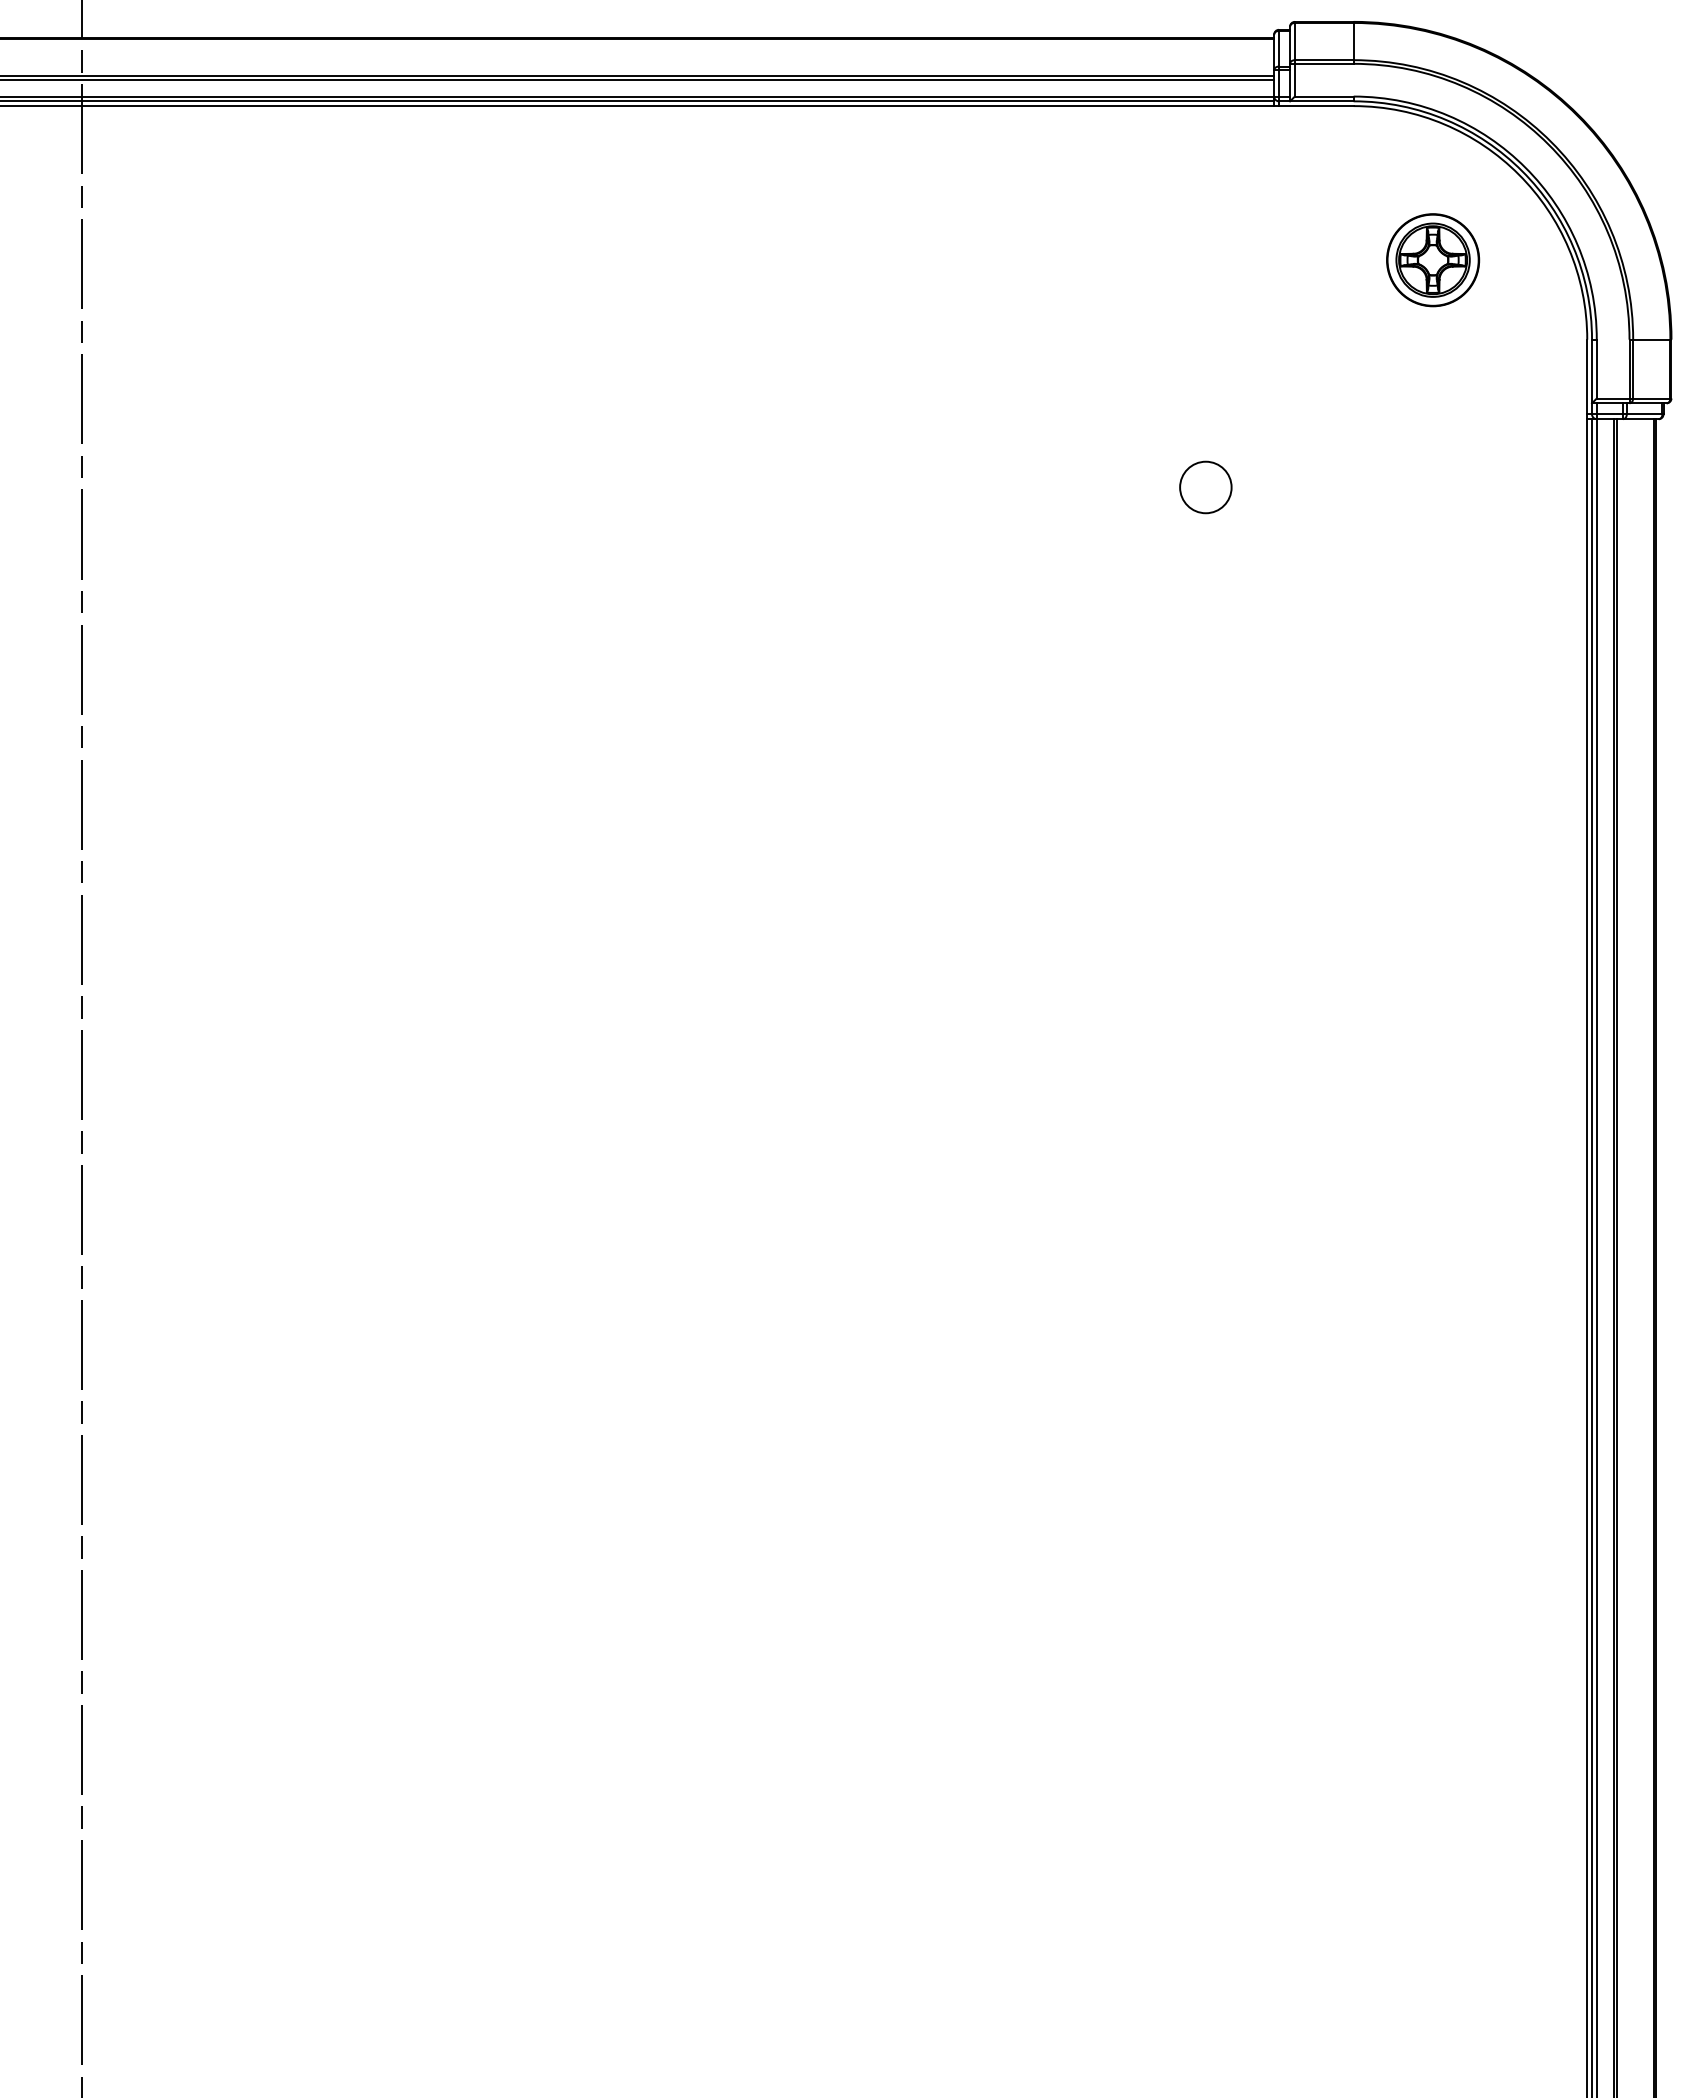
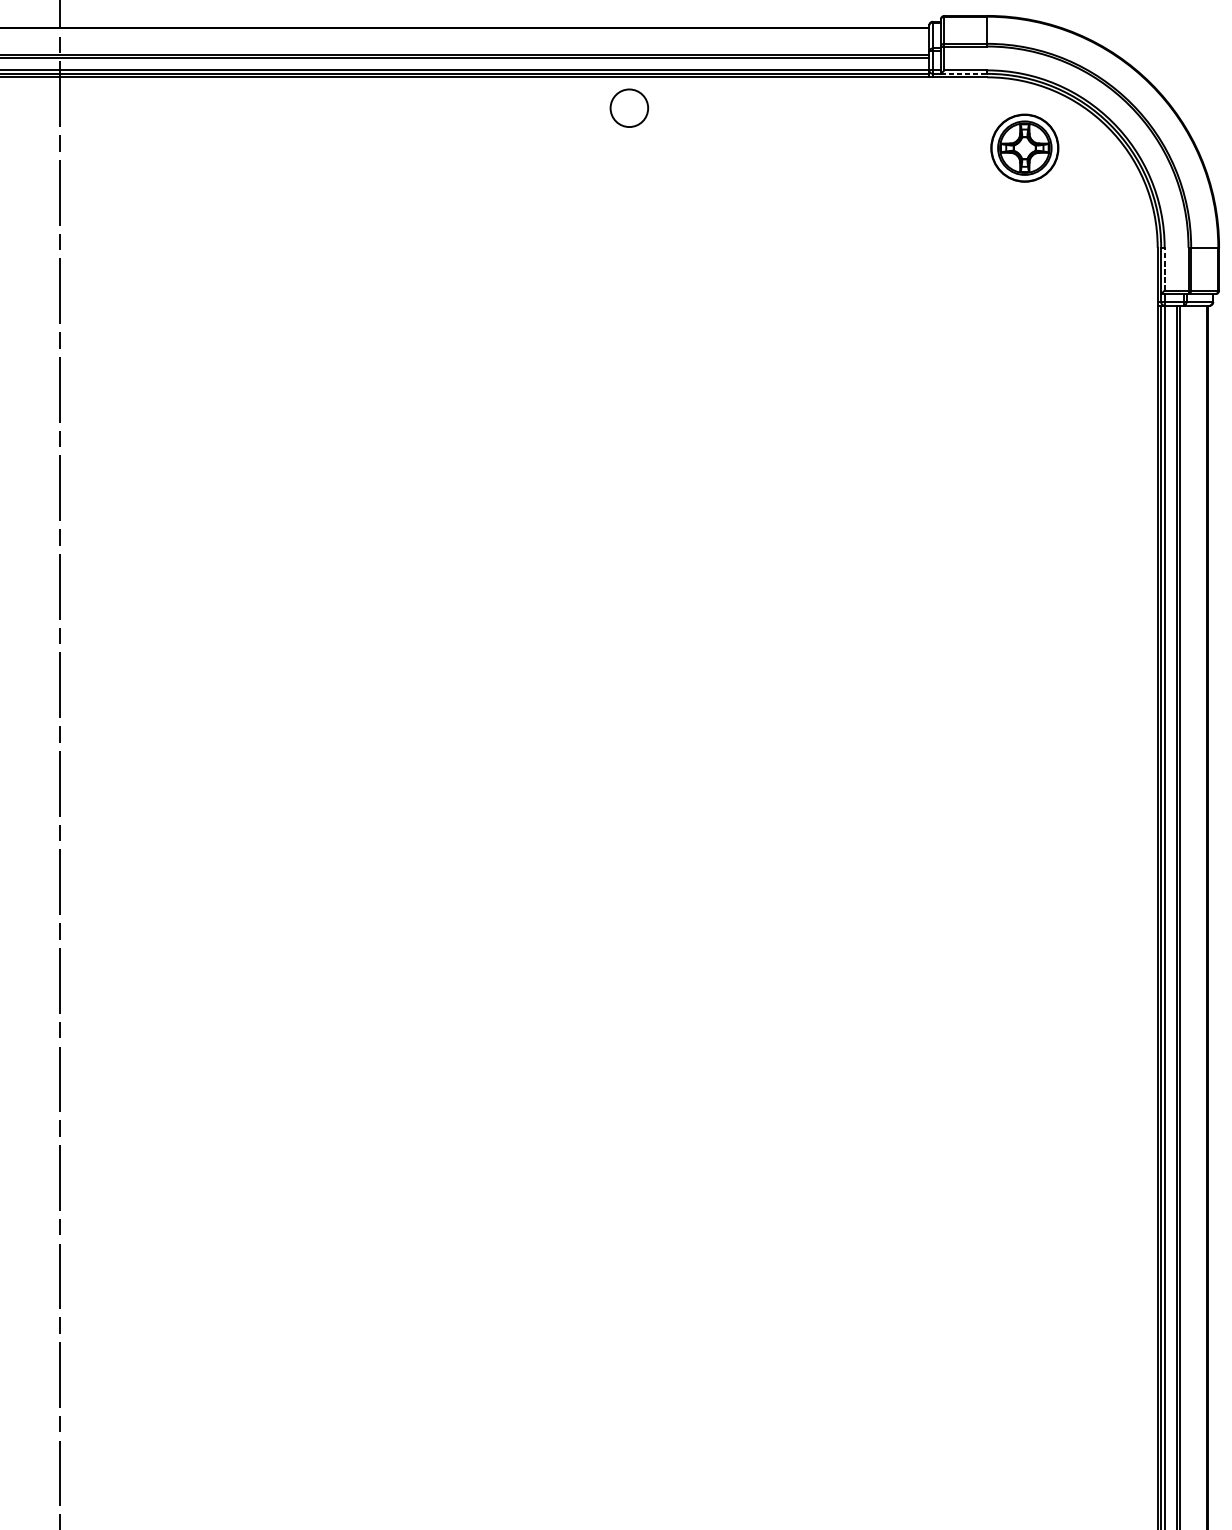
line: (1321, 101) -> (963, 73), solid -> dashed
part: (1433, 260) -> (1025, 148), moved
line: (1596, 368) -> (1164, 268), solid -> dashed
circle: (1205, 487) -> (629, 108), moved

